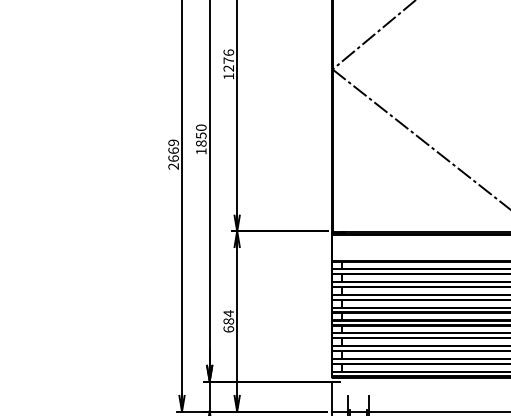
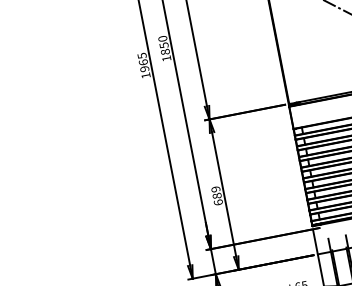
text: (173, 154) -> (143, 65), 2669 -> 1965
text: (228, 313) -> (215, 189), 684 -> 689

